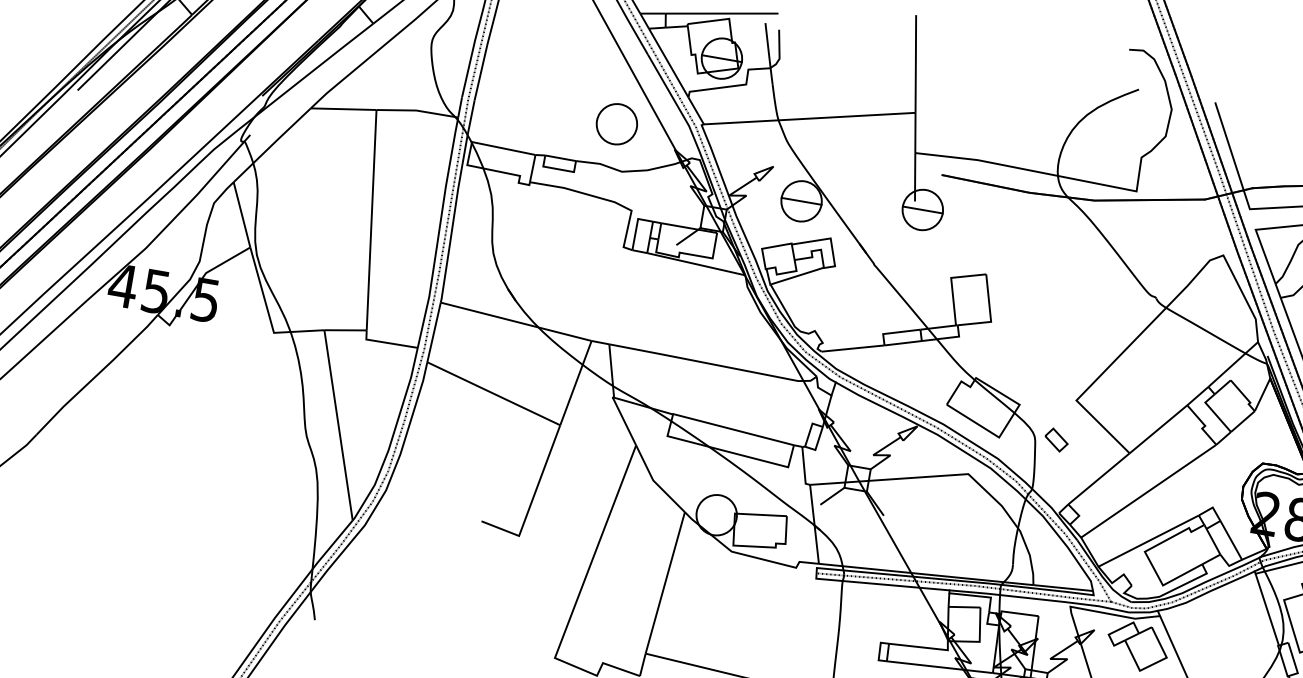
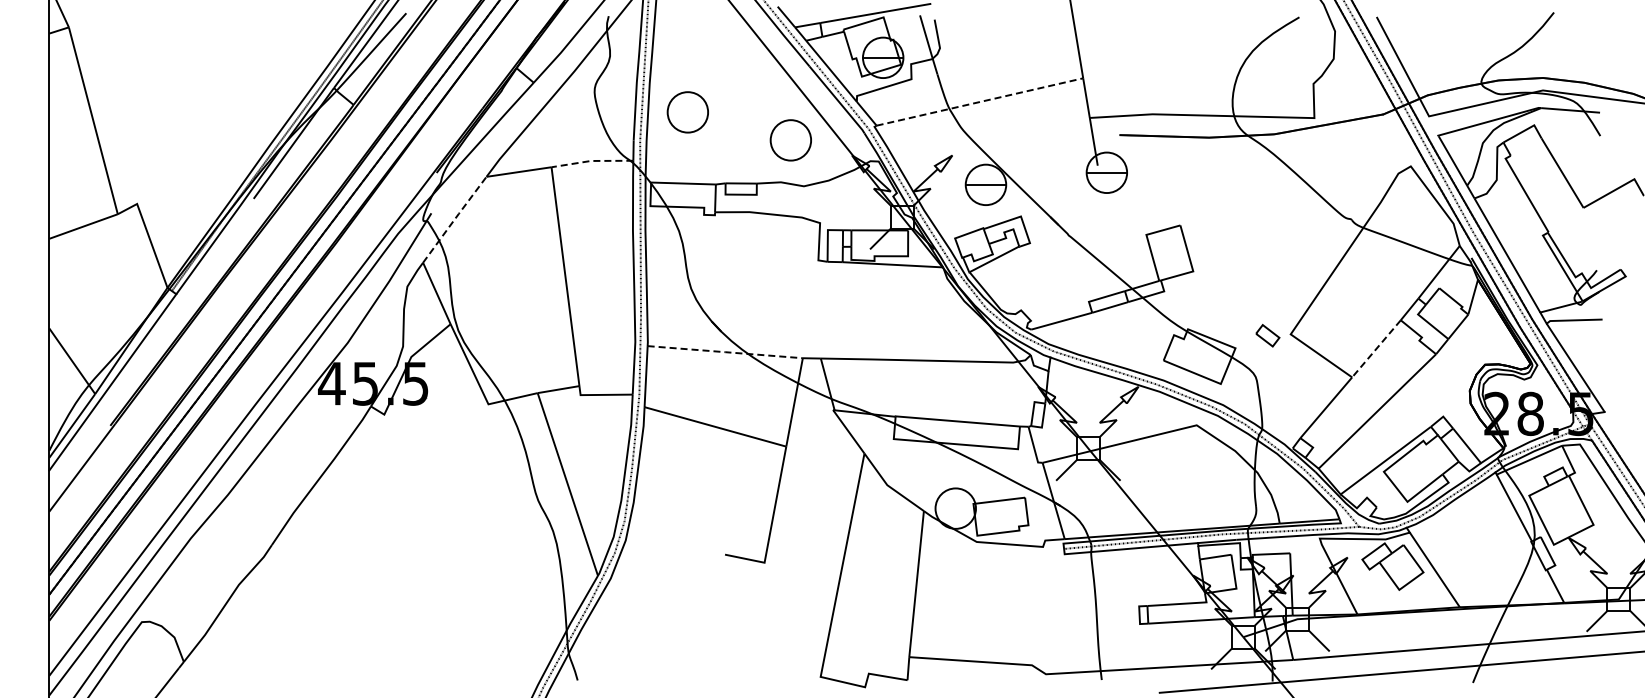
part: (519, 79) -> (687, 112), added
line: (417, 110) -> (591, 160), solid -> dashed
line: (809, 119) -> (979, 102), solid -> dashed
line: (273, 144) -> (455, 218), solid -> dashed
line: (516, 322) -> (725, 352), solid -> dashed
line: (1158, 429) -> (1376, 348), solid -> dashed
part: (1056, 439) -> (1267, 335), moved

